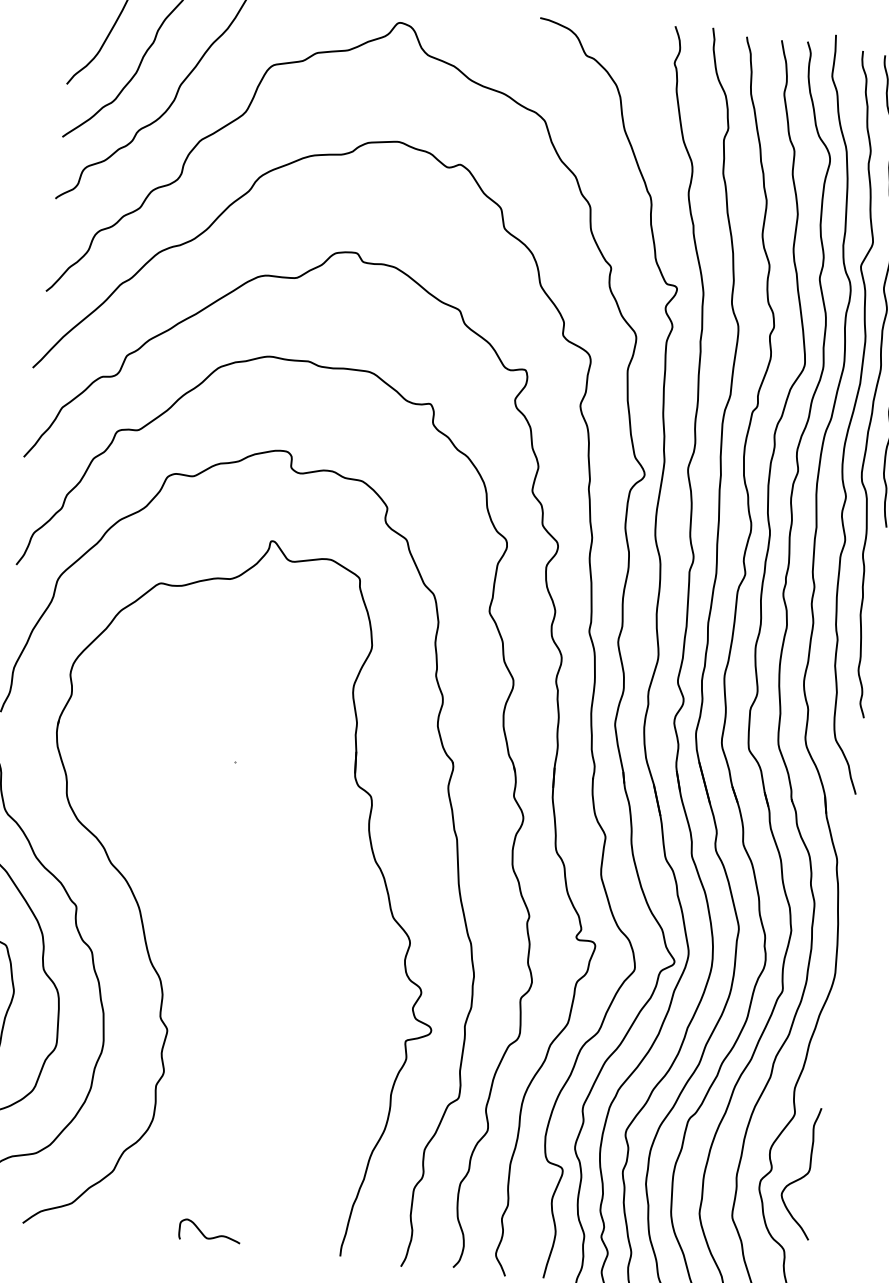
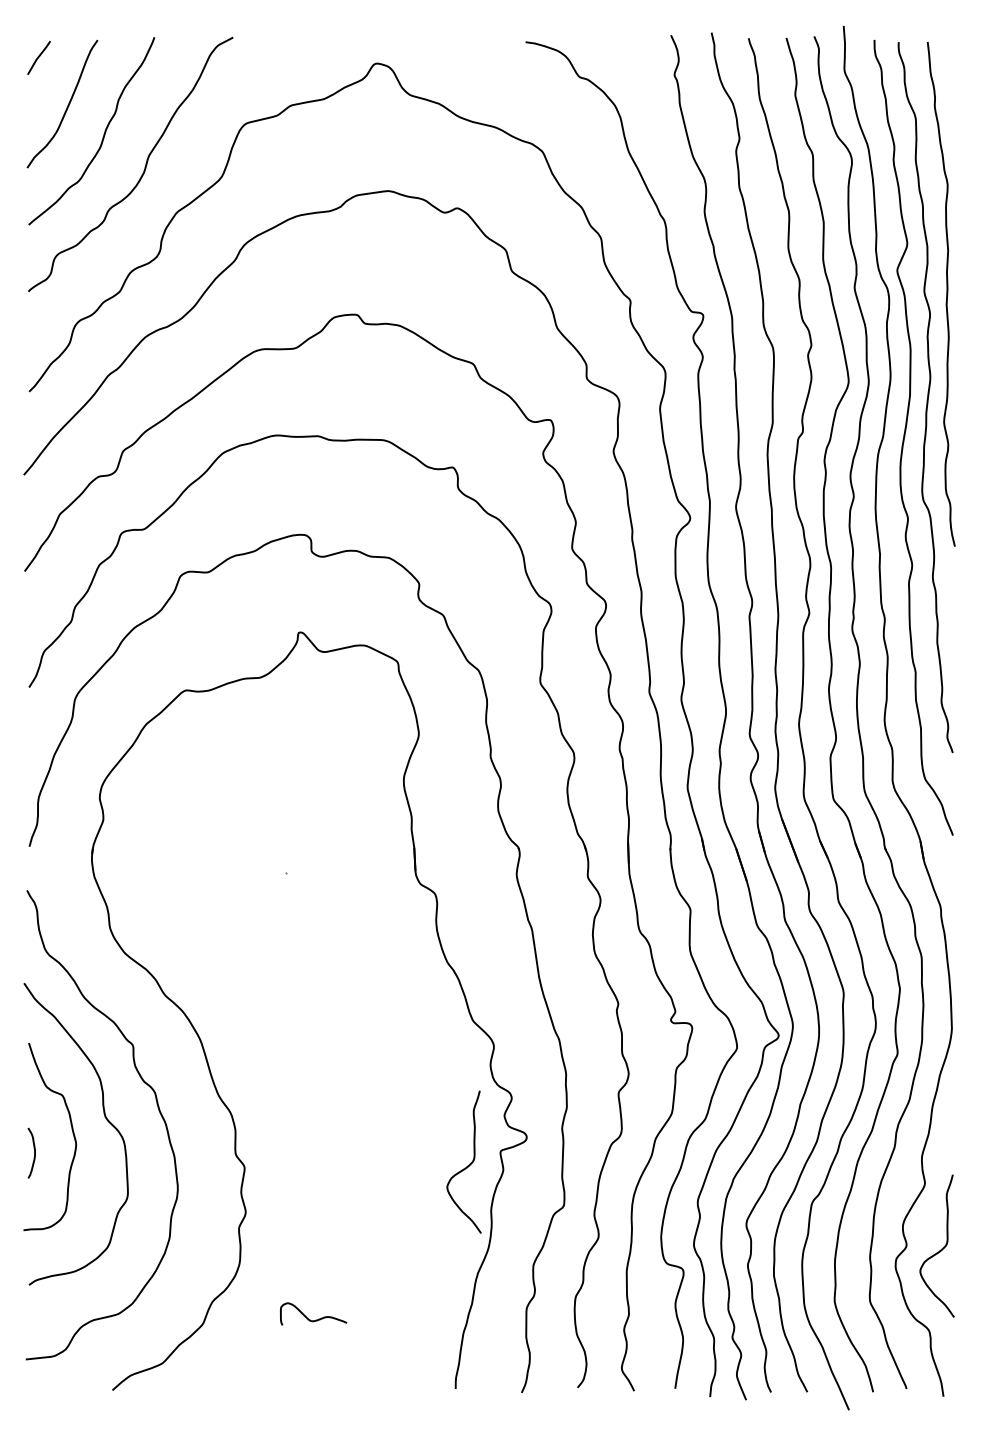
curve: (373, 1050) -> (467, 1165), added
curve: (211, 1237) -> (315, 1319), moved

